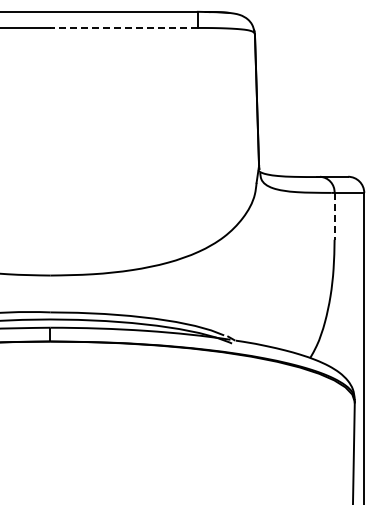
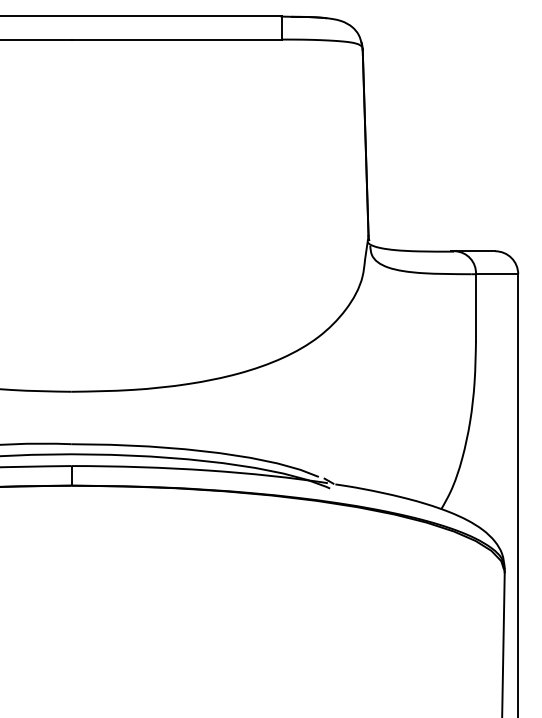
line: (124, 27) -> (177, 38), dashed -> solid
line: (334, 216) -> (475, 307), dashed -> solid

